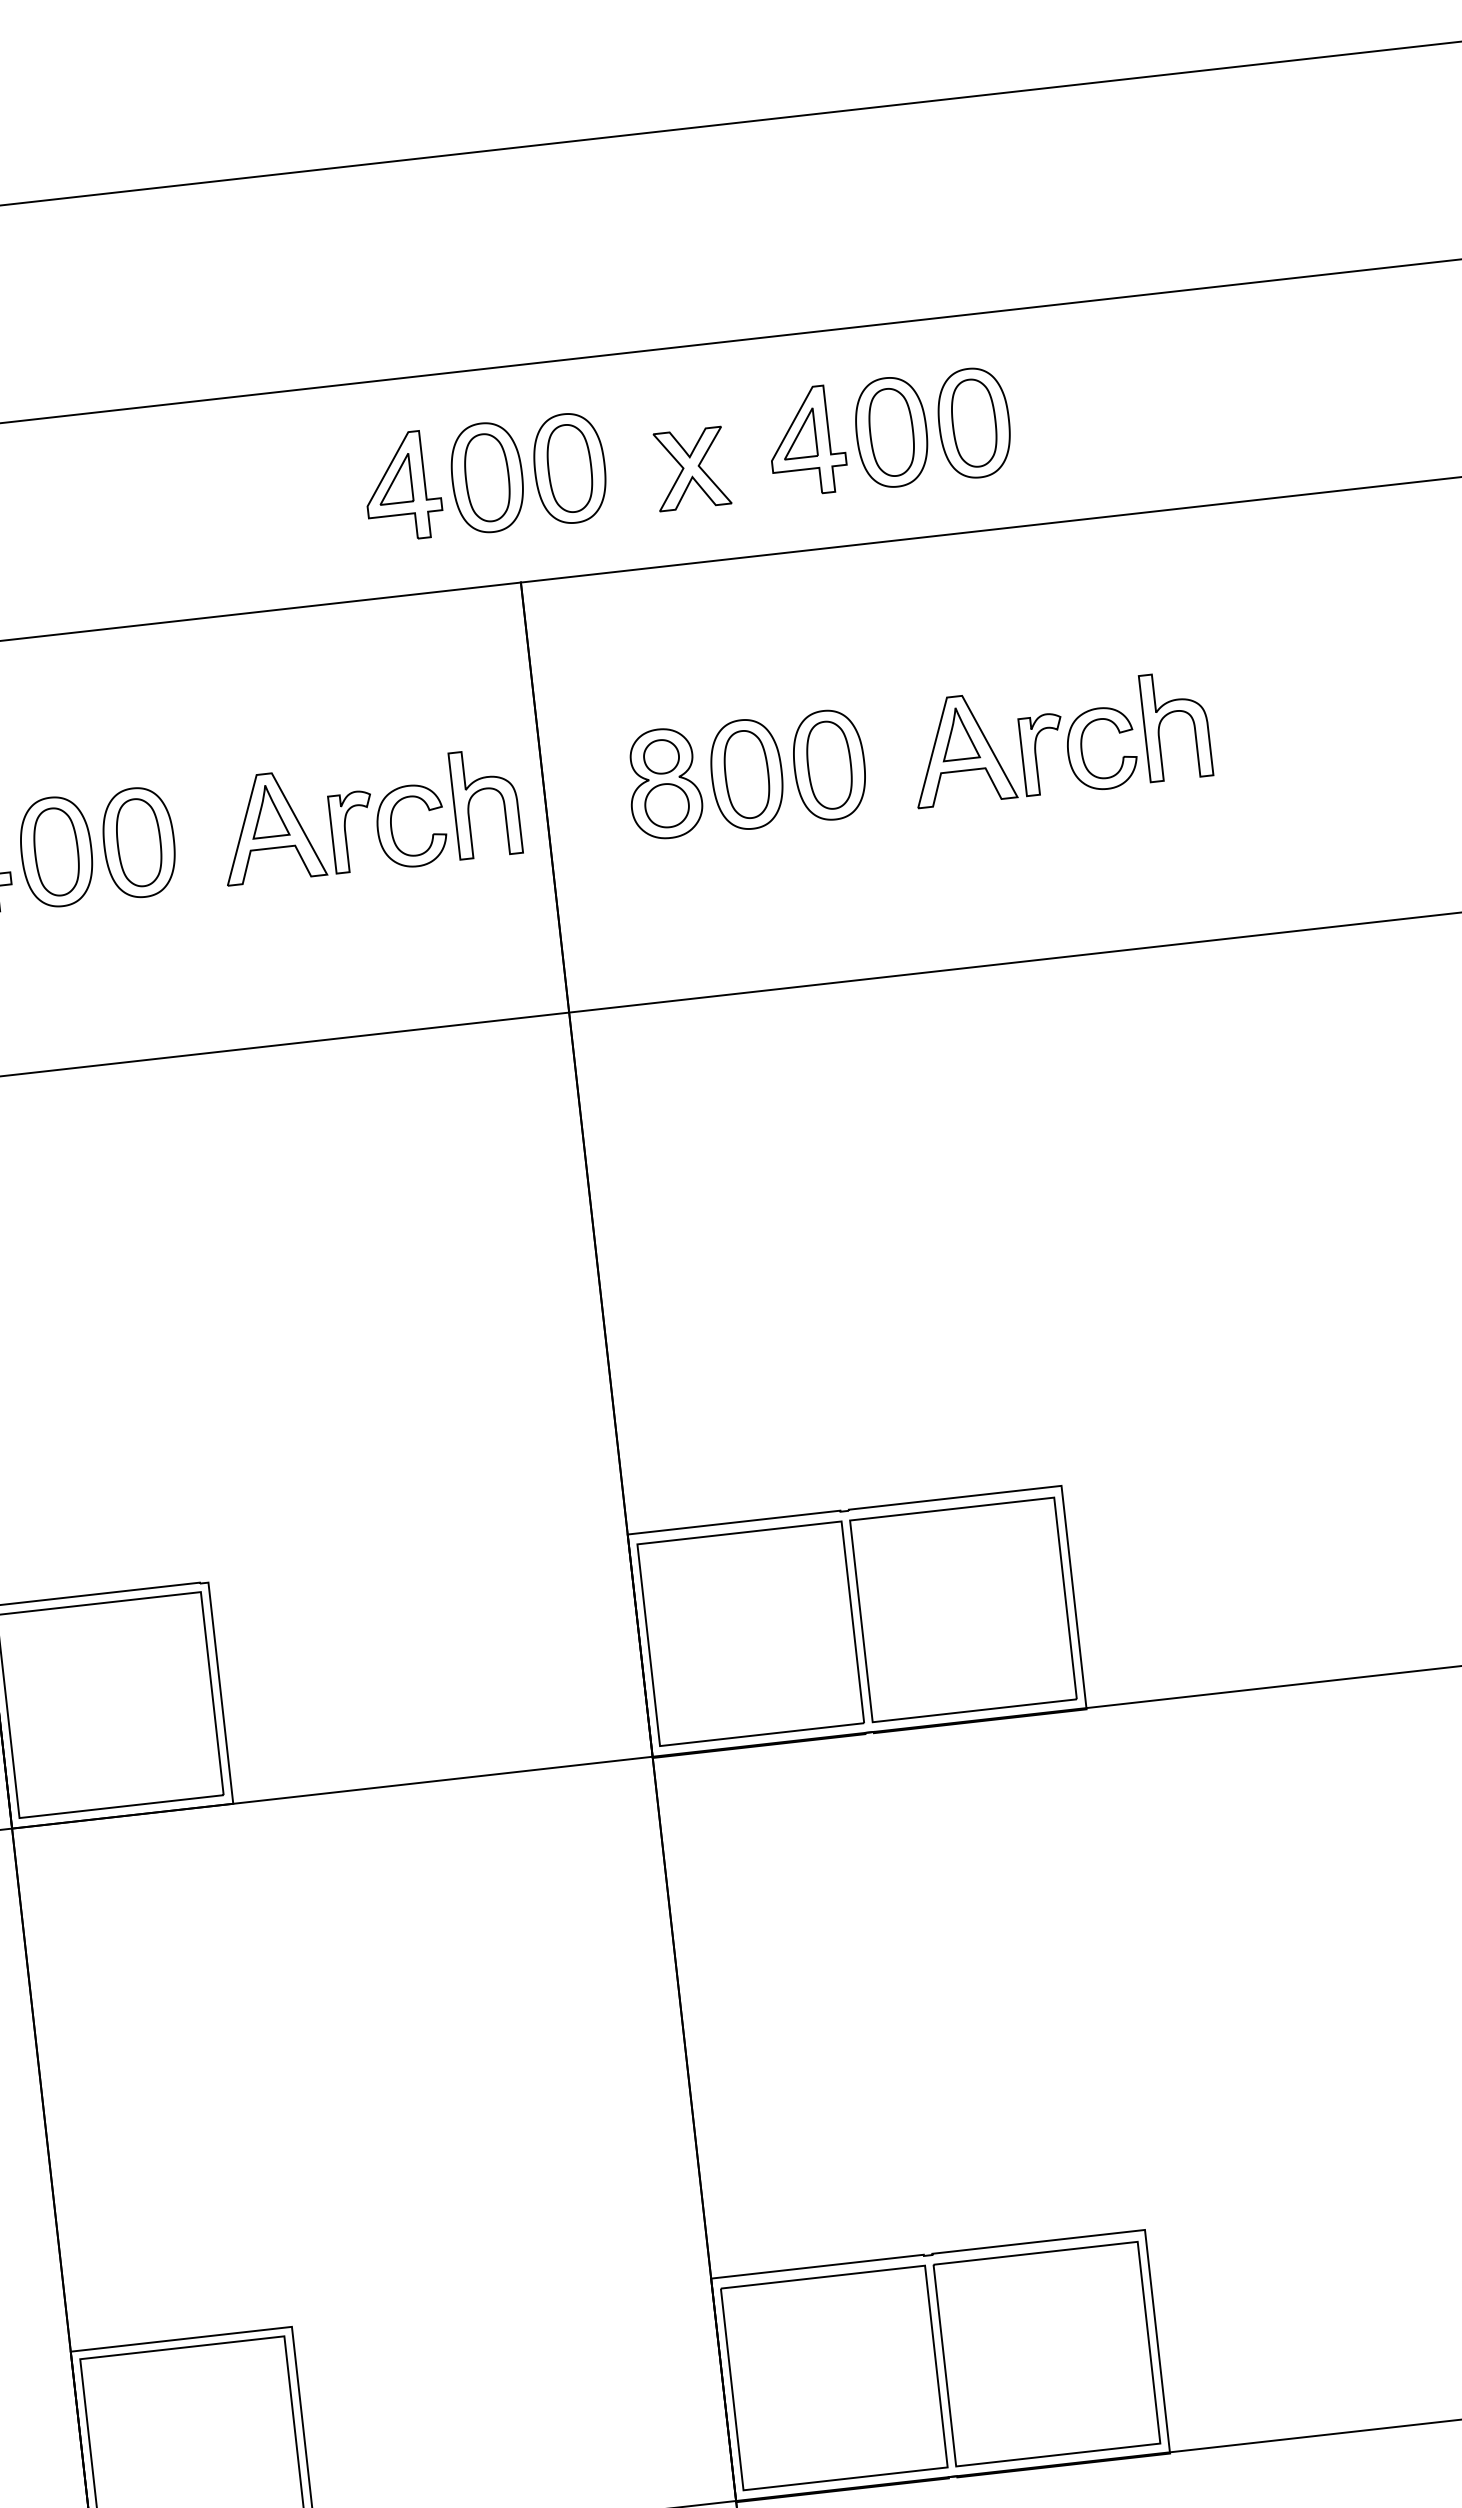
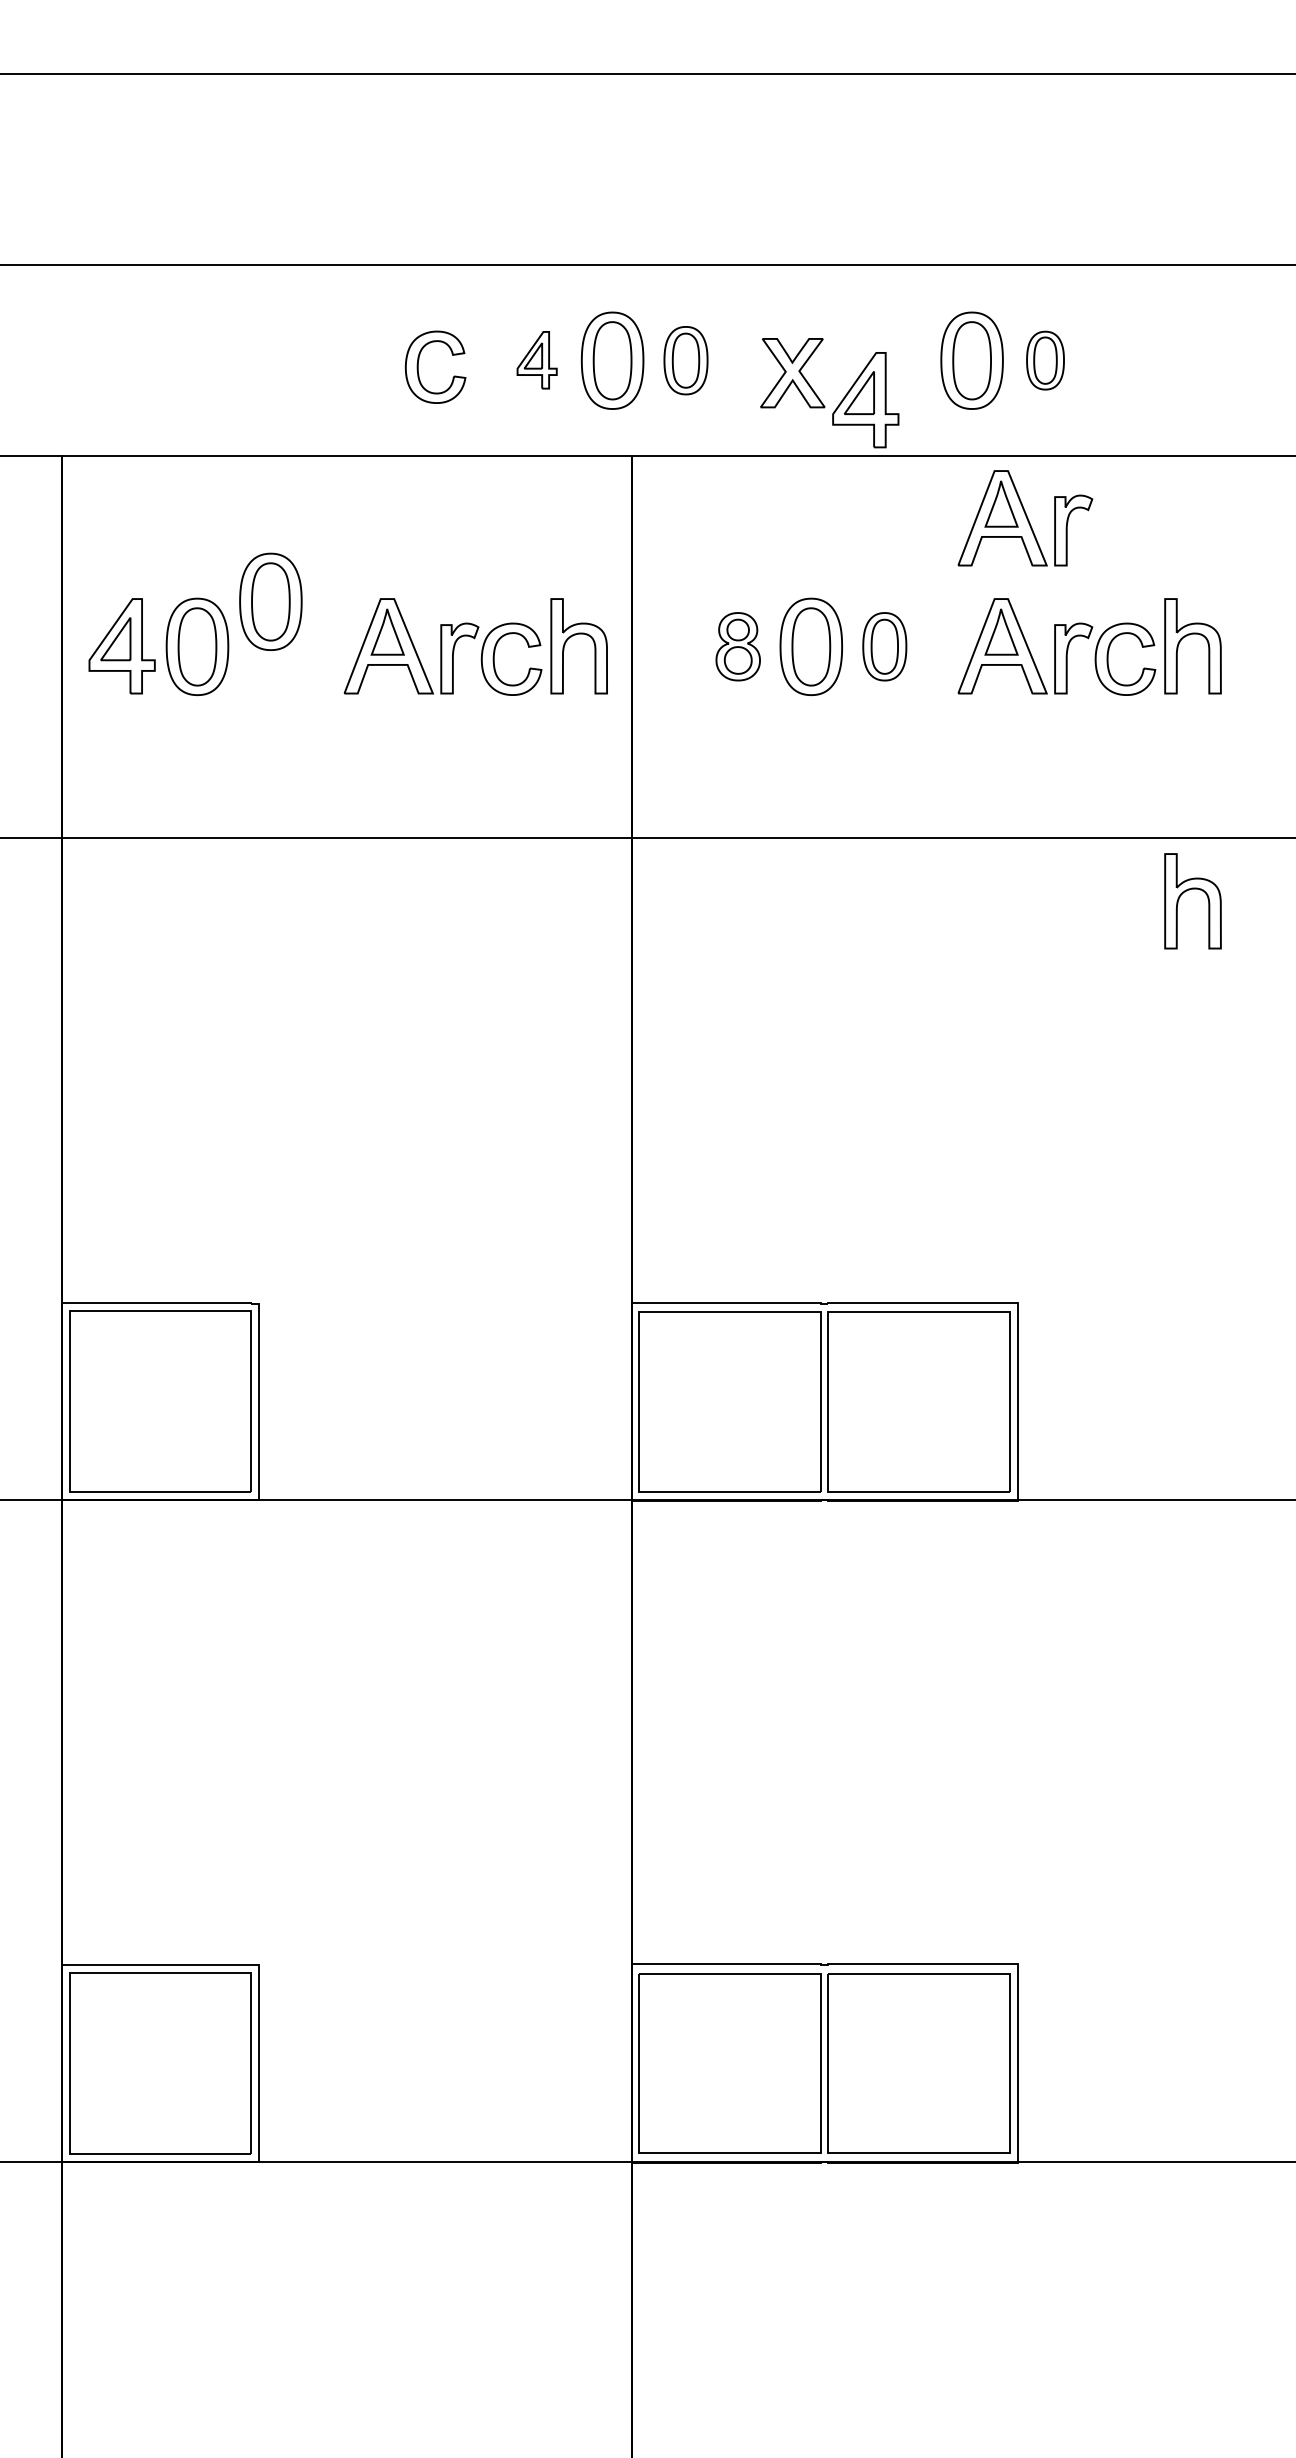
part: (974, 422) -> (1045, 360), size x0.6
part: (806, 441) -> (865, 400), moved
part: (569, 468) -> (685, 360), size x0.7
part: (401, 487) -> (536, 360), size x0.6
part: (269, 508) -> (418, 366), added
part: (971, 603) -> (1025, 518), added
part: (829, 764) -> (884, 646), size x0.7
part: (664, 783) -> (738, 646), size x0.7
part: (138, 842) -> (270, 601), moved
part: (1200, 1002) -> (1187, 891), added

